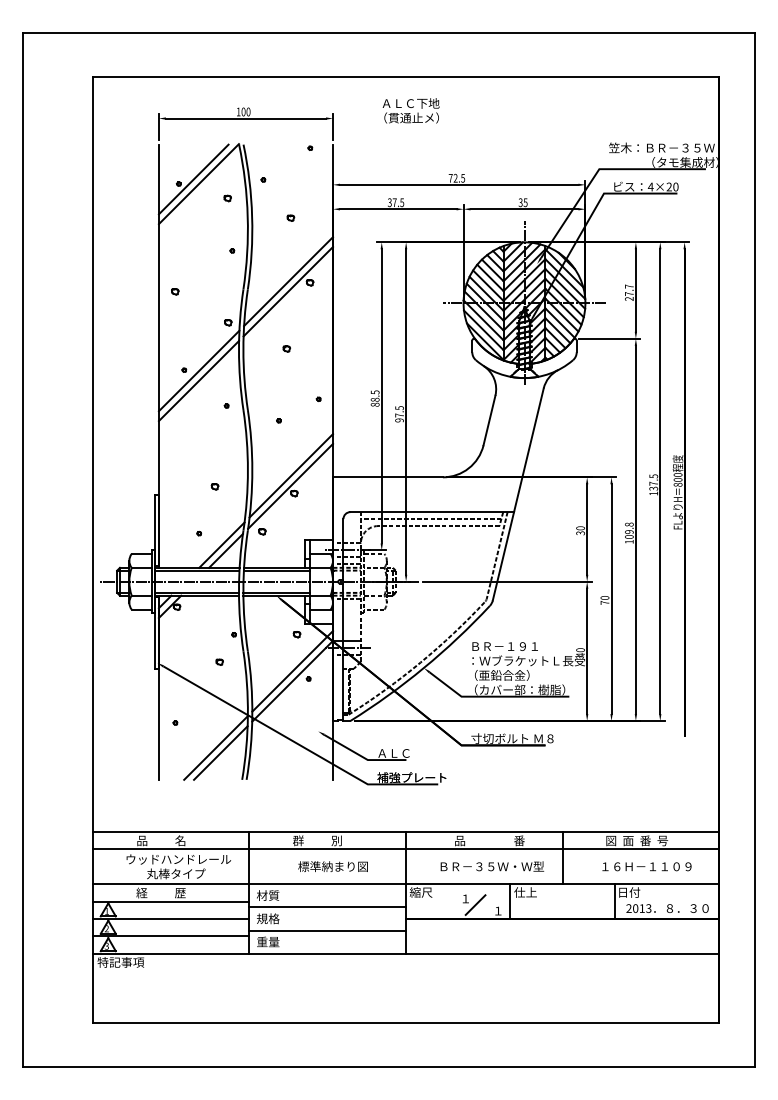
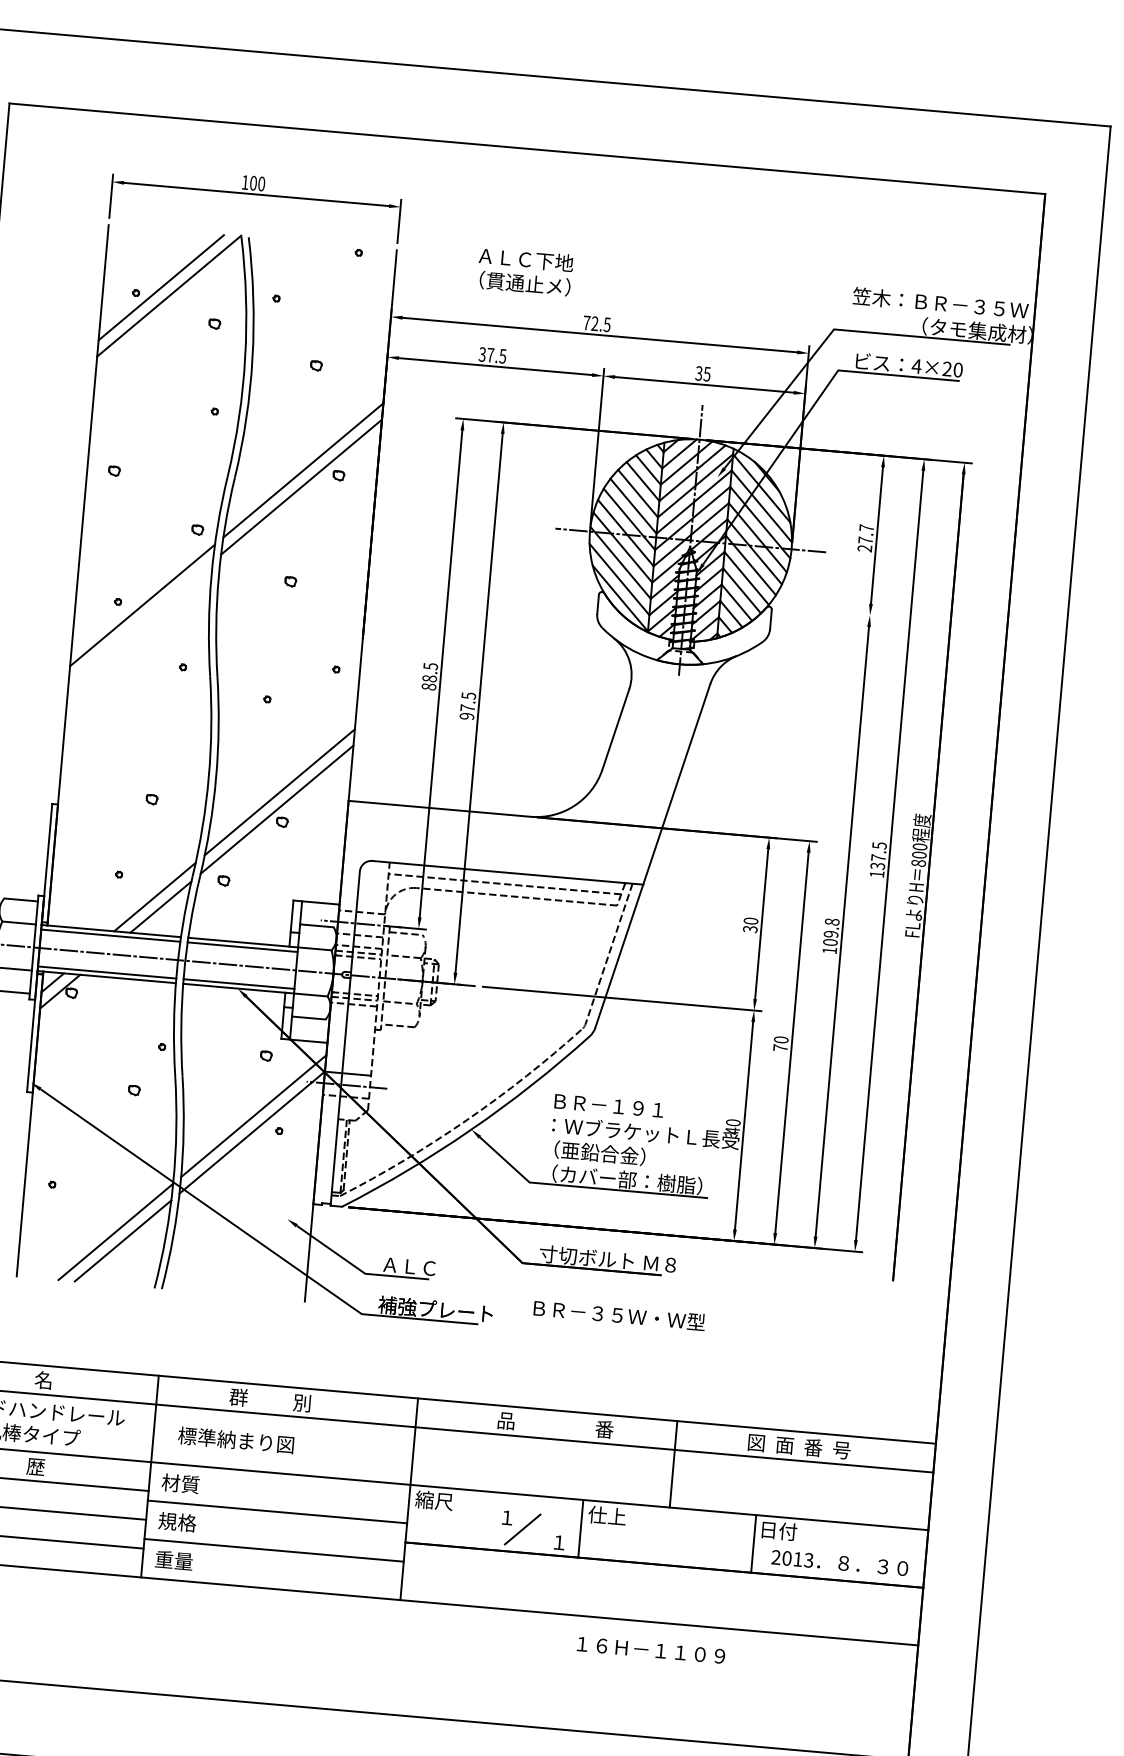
text: (410, 110) -> (524, 271), moved
line: (609, 338) -> (826, 611), removed
line: (198, 380) -> (140, 621), removed
text: (332, 866) -> (235, 1439), moved
text: (492, 866) -> (619, 1315), moved
text: (646, 866) -> (650, 1649), moved

